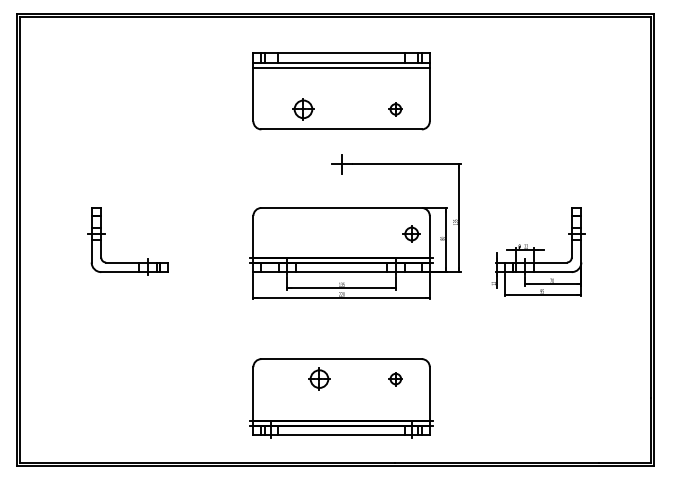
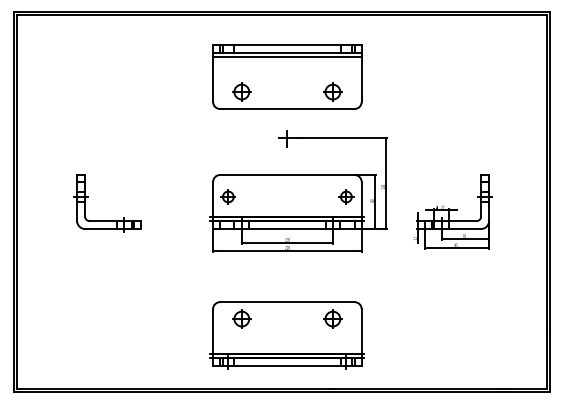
part: (303, 109) -> (241, 92), moved
part: (395, 109) -> (332, 92), size x1.67
part: (271, 233) -> (228, 196), added
part: (319, 378) -> (241, 318), moved
part: (395, 378) -> (332, 318), size x1.67

